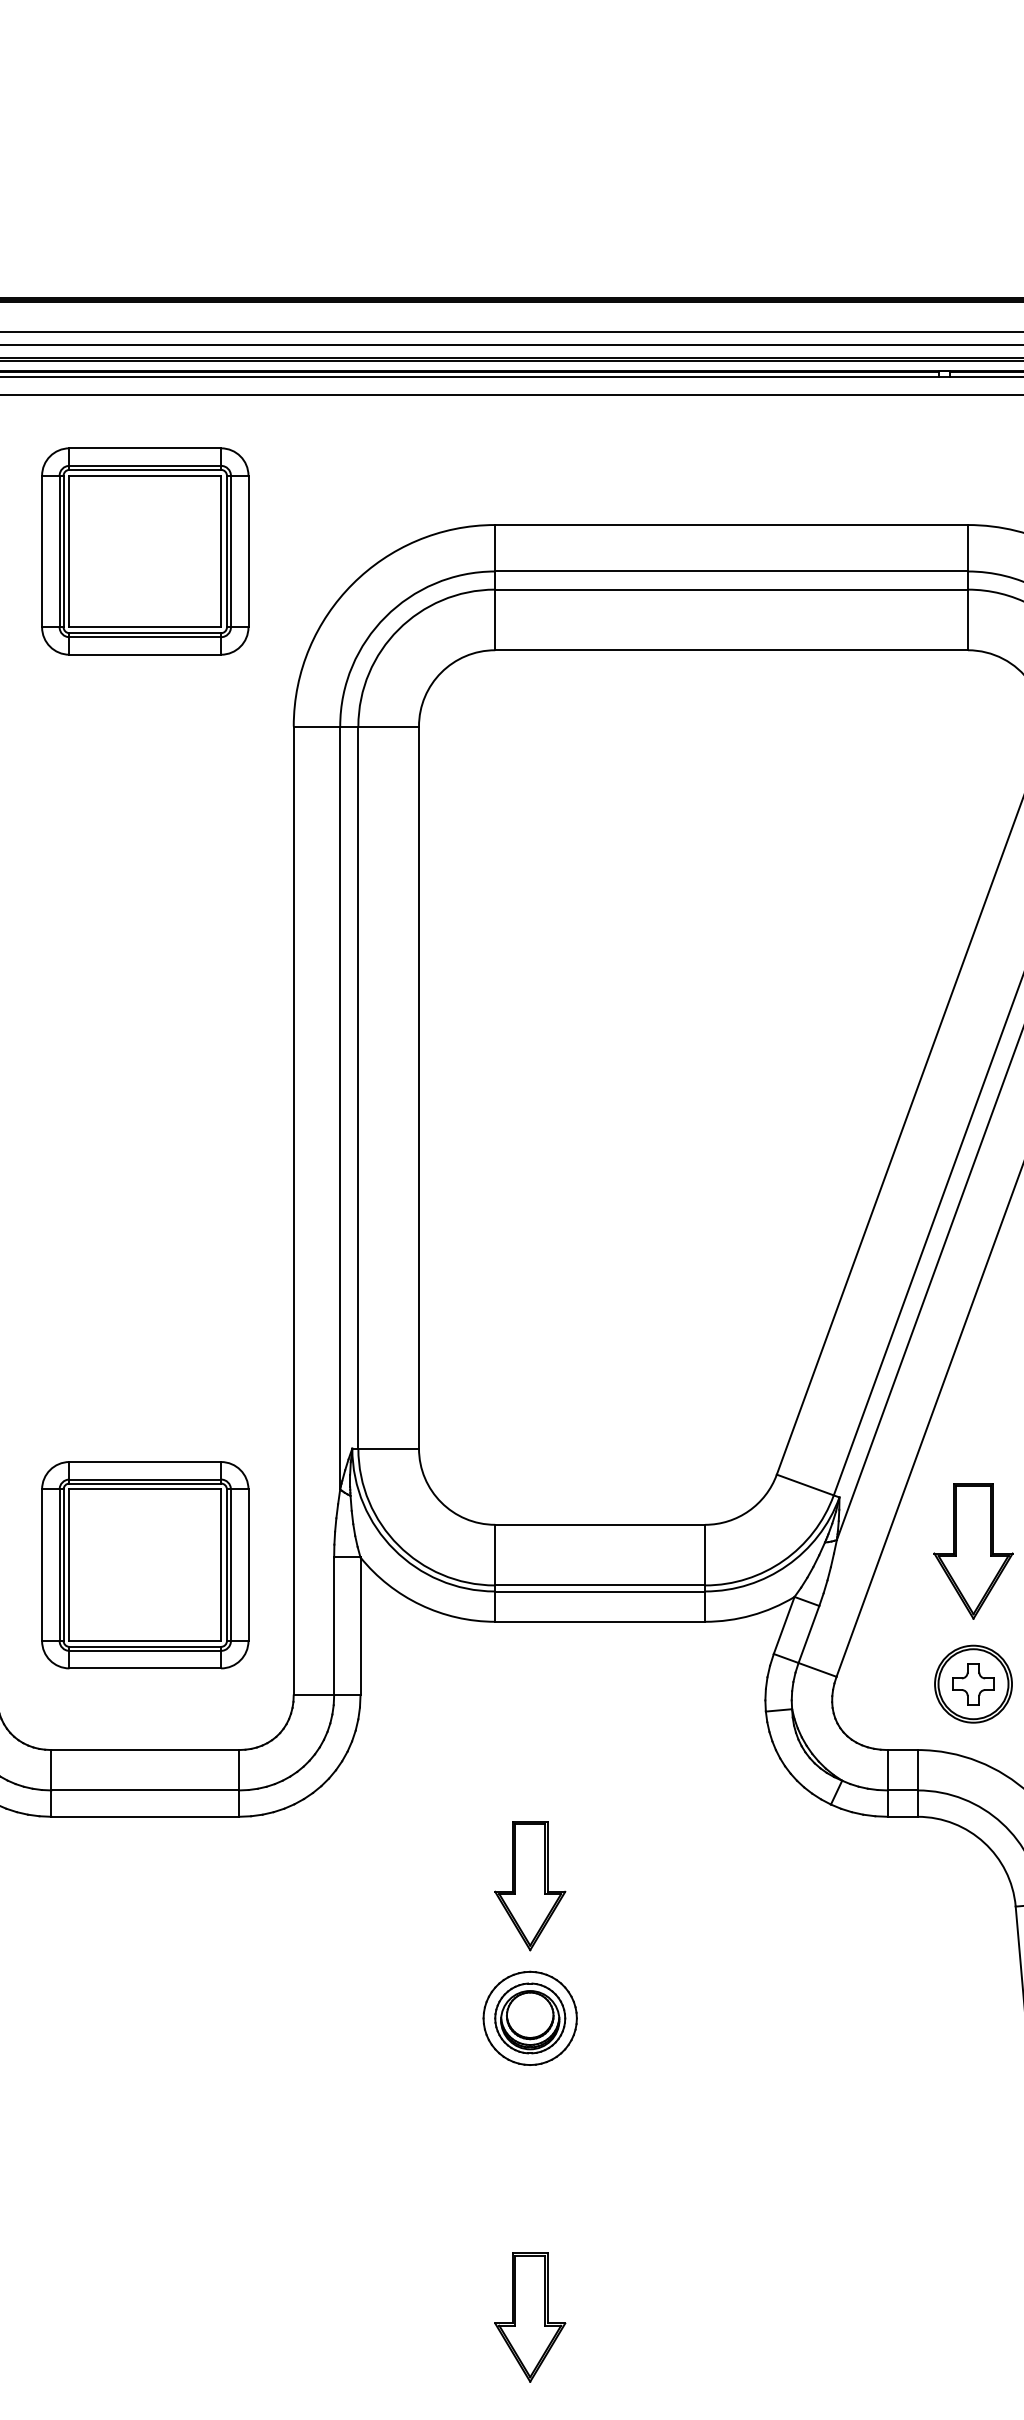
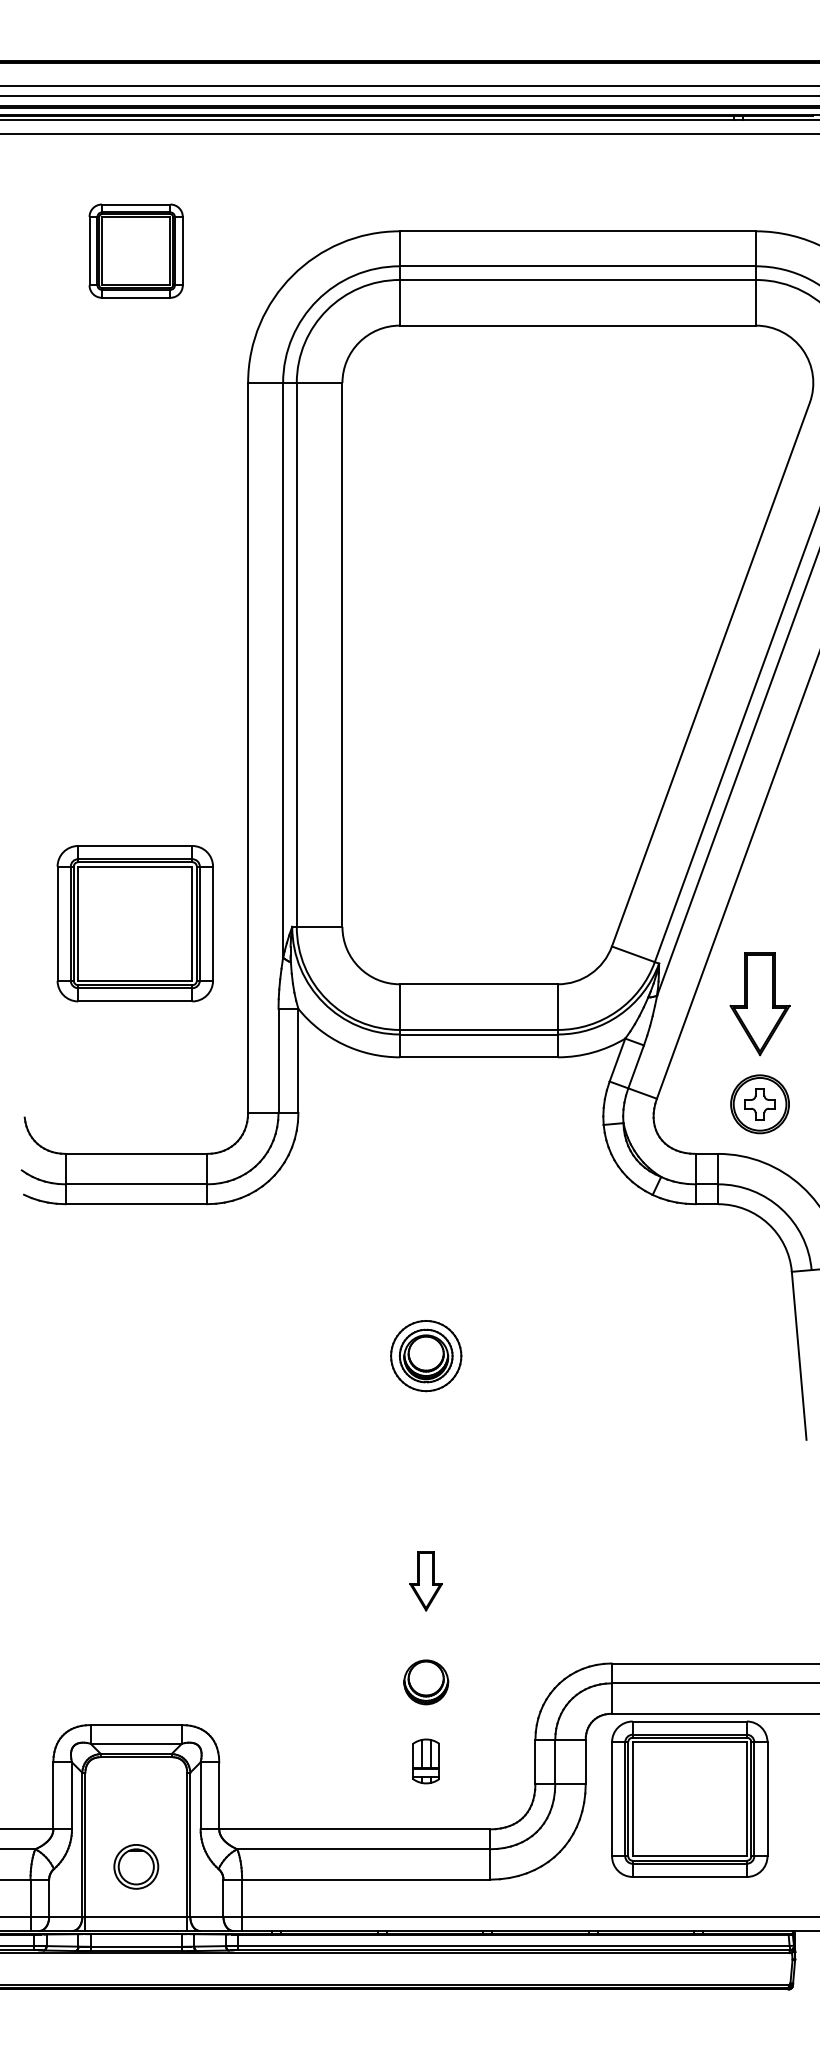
part: (144, 550) -> (135, 250), size x0.6
part: (144, 1564) -> (134, 923), moved
part: (529, 1886) -> (425, 1256), removed
part: (529, 2317) -> (425, 1581), size x0.6

